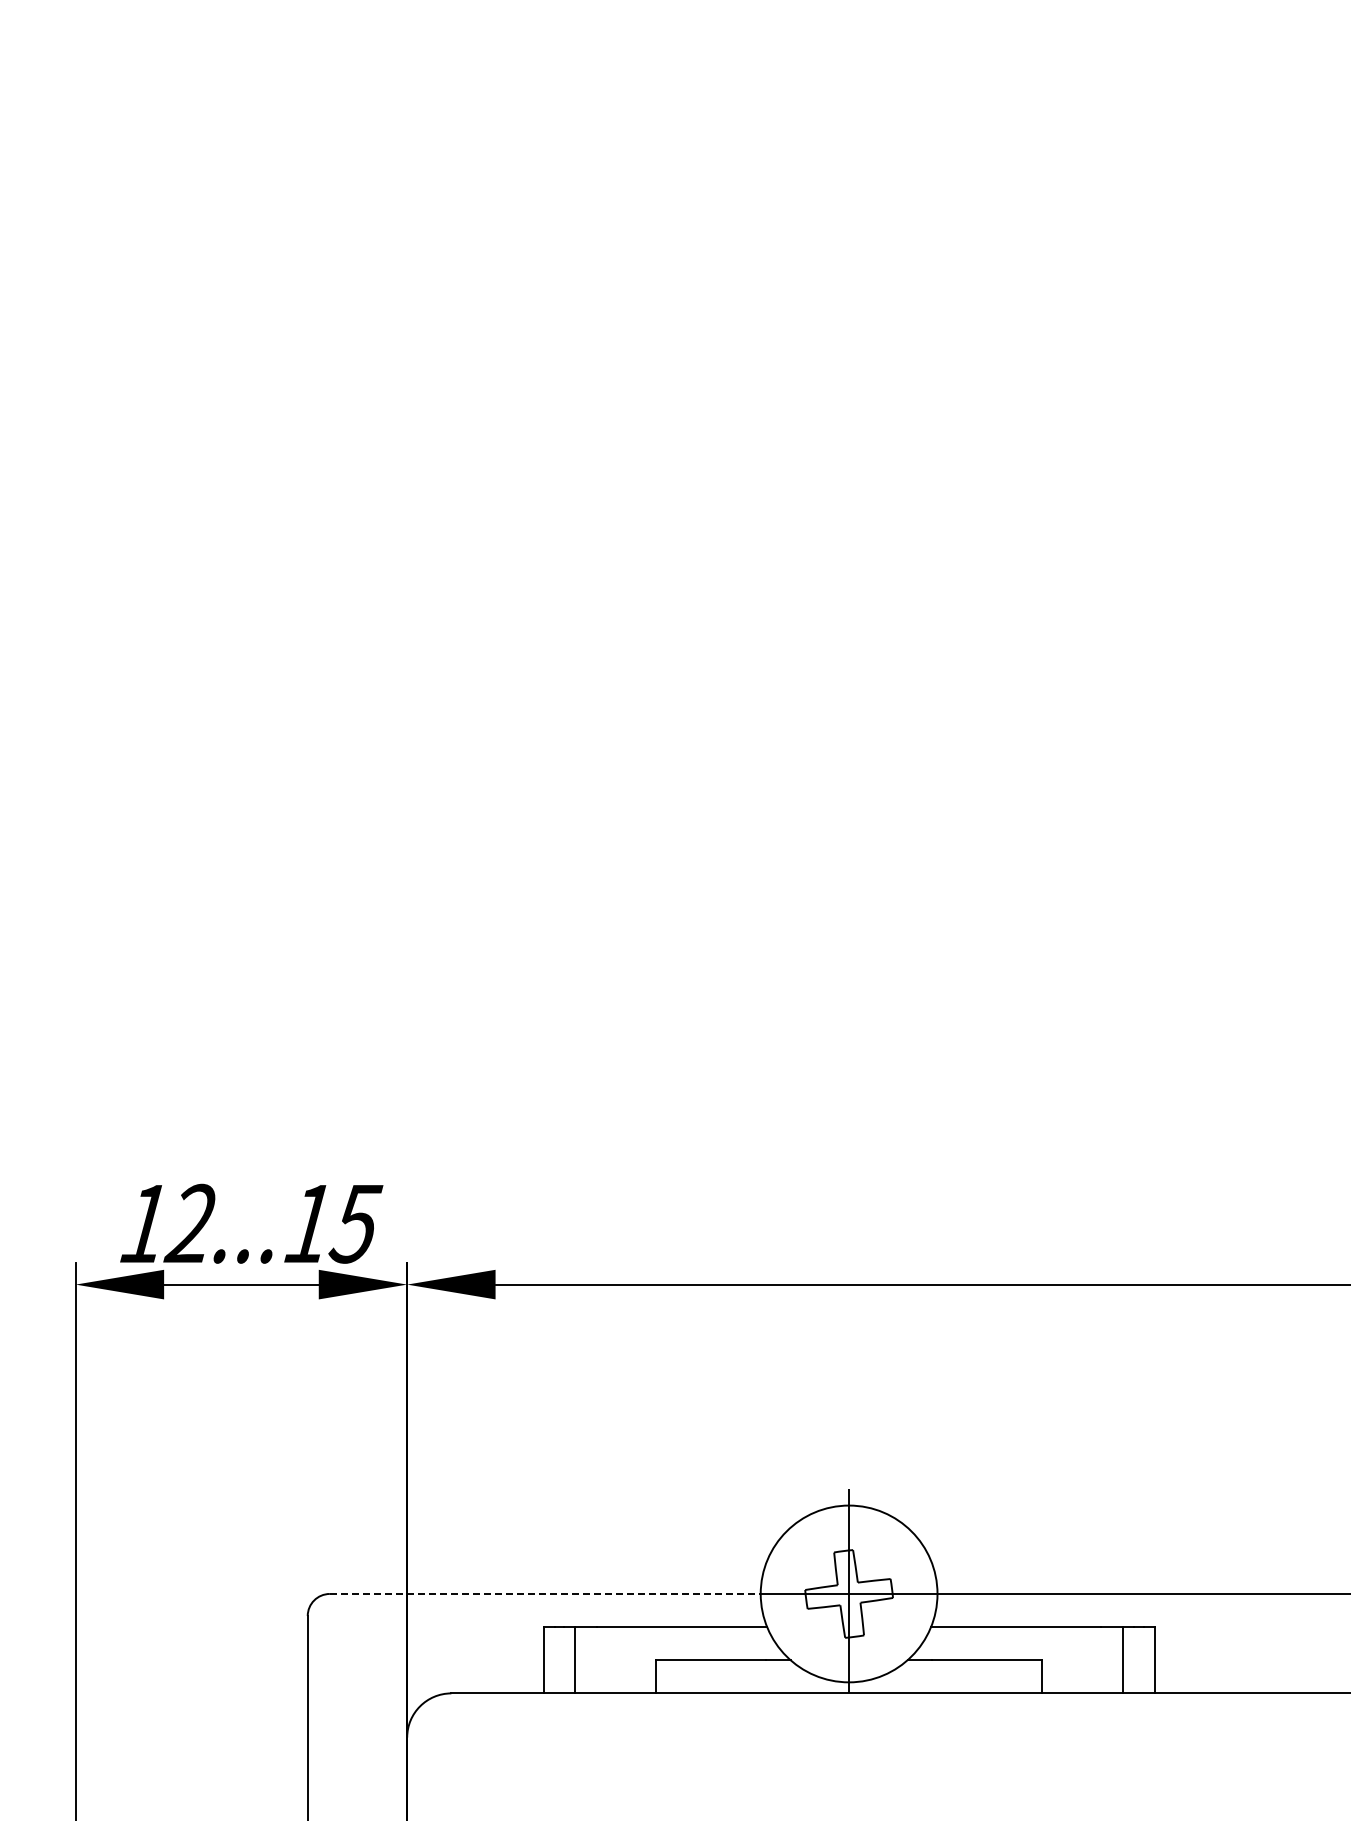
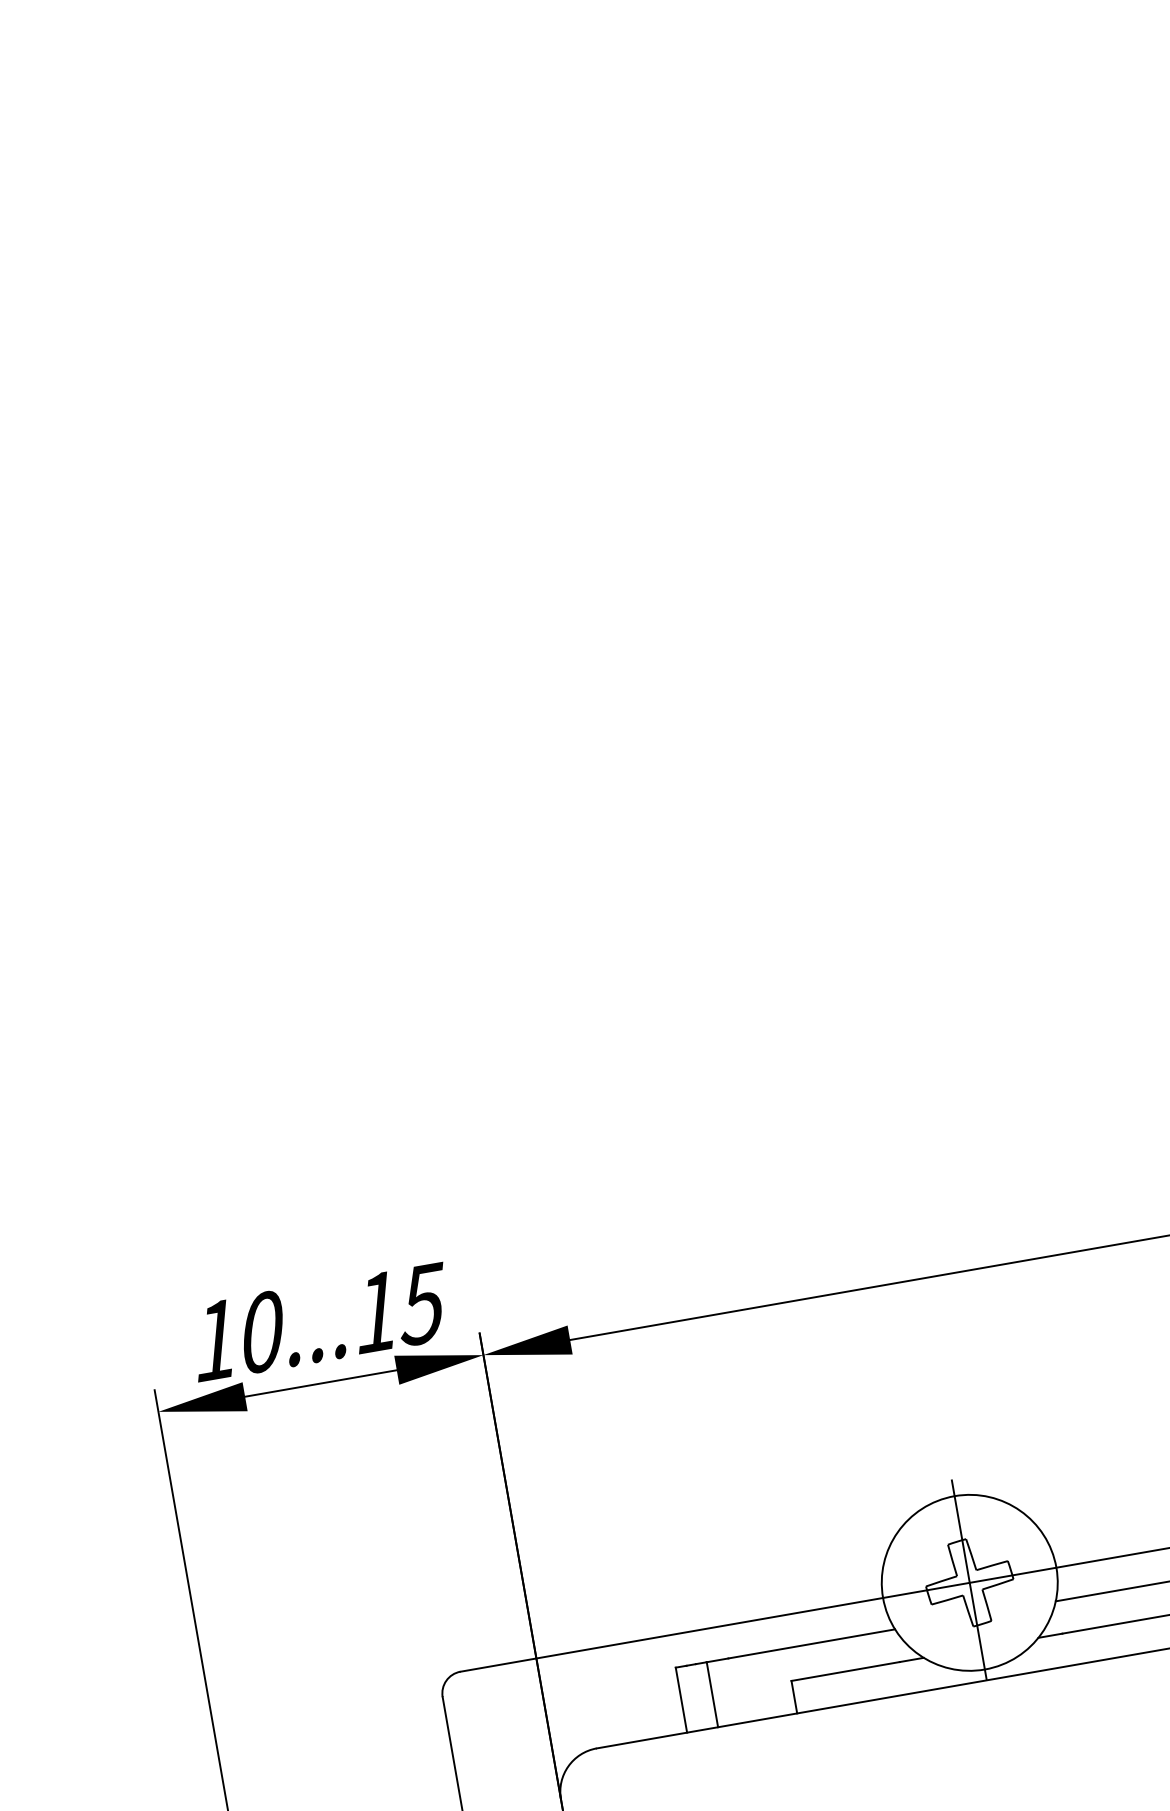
text: (189, 1223) -> (259, 1332), 12...15 -> 10...15
line: (545, 1593) -> (671, 1634), dashed -> solid

